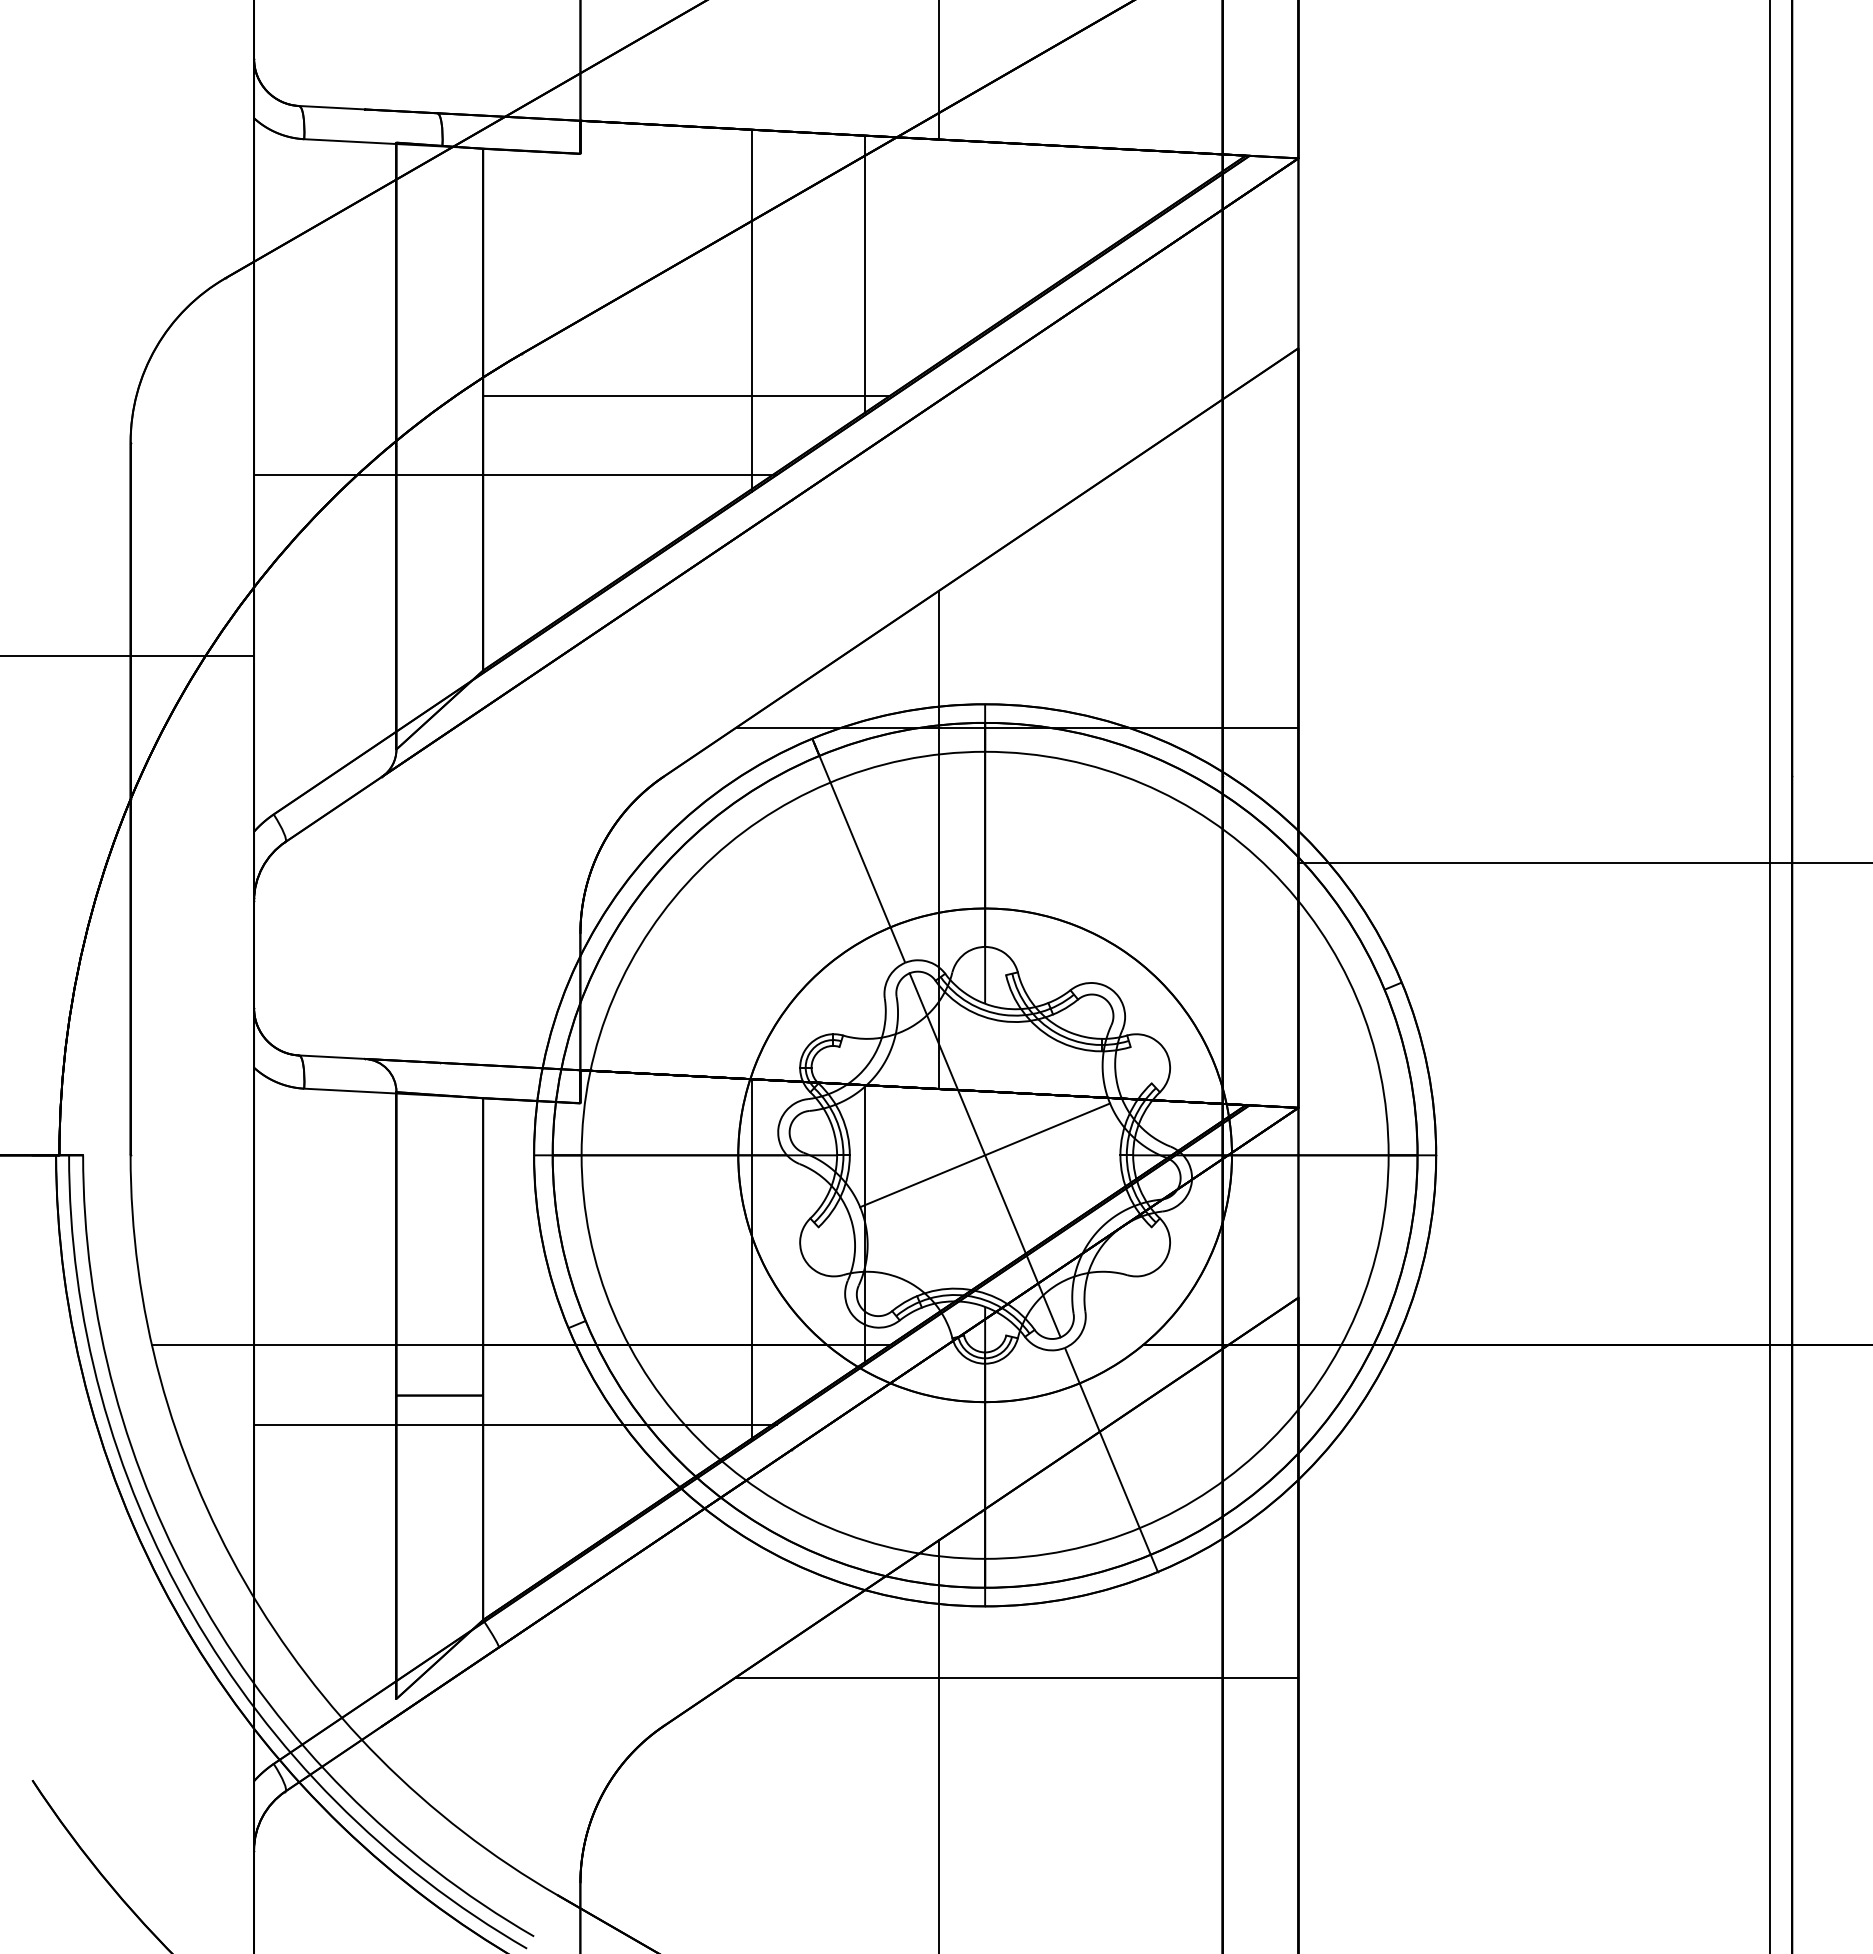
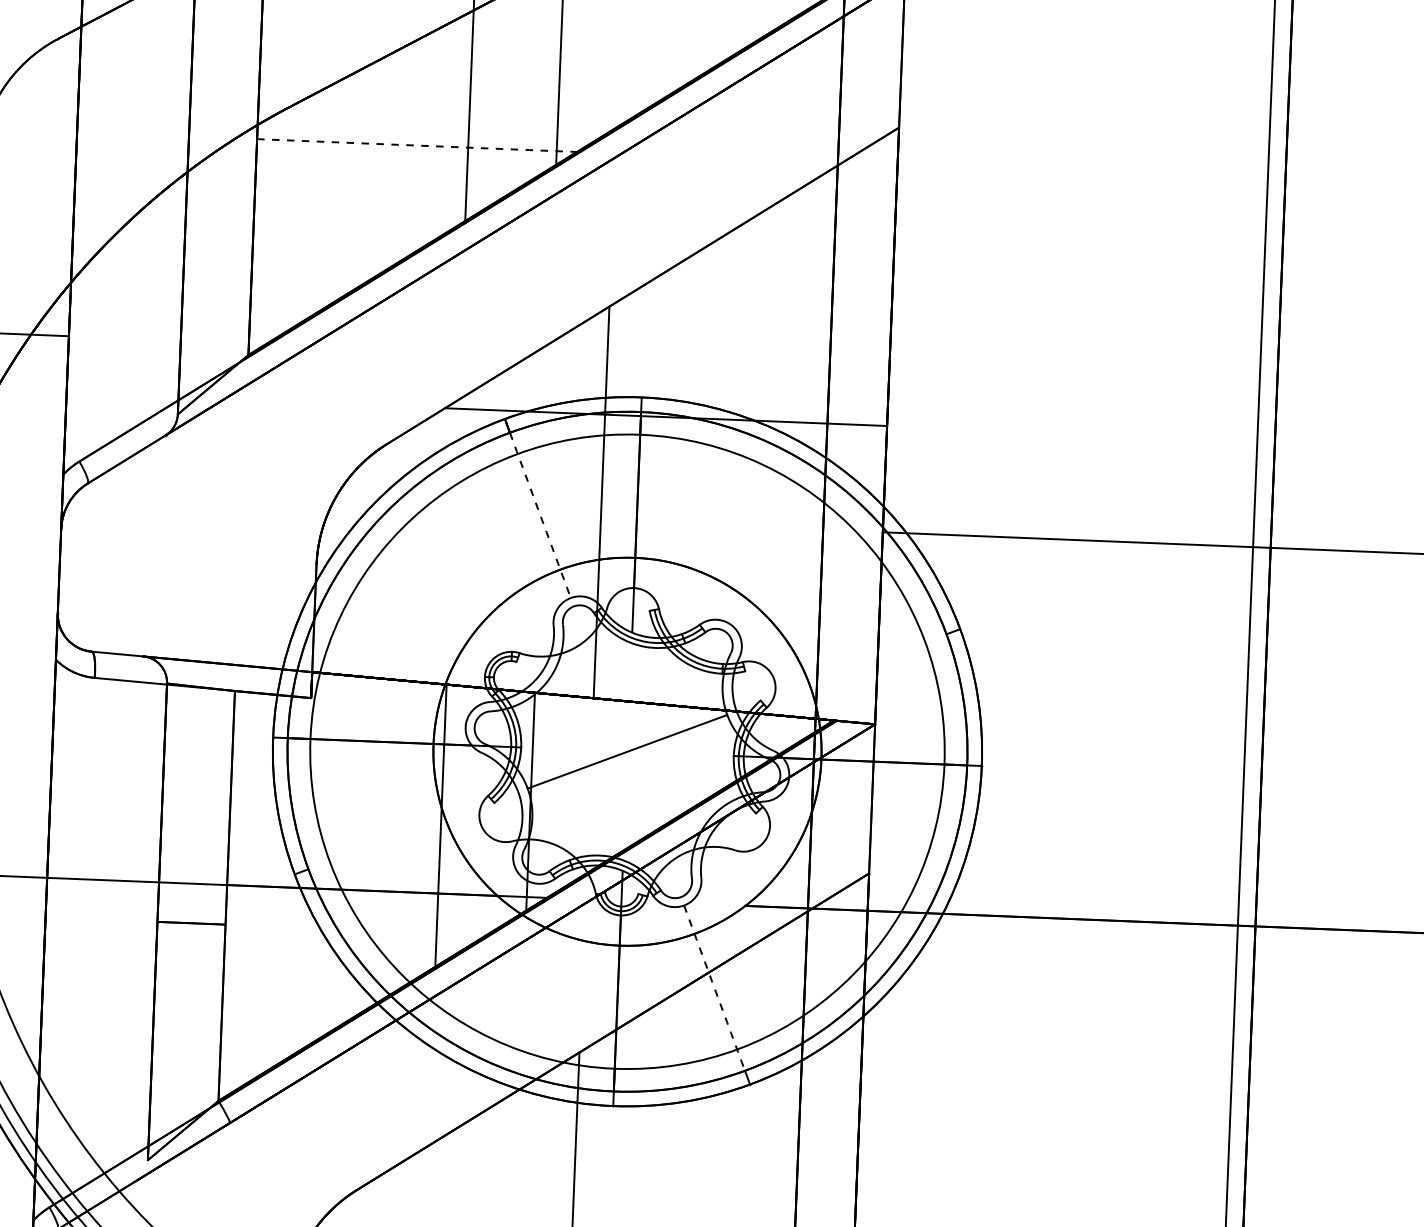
line: (686, 395) -> (416, 145), solid -> dashed
line: (515, 475) -> (280, 202), removed
arc: (862, 859) -> (540, 515), solid -> dashed
line: (984, 1155) -> (626, 751), removed
line: (515, 1424) -> (250, 948), removed
arc: (1107, 1451) -> (714, 988), solid -> dashed
line: (1016, 1677) -> (635, 1162), removed

